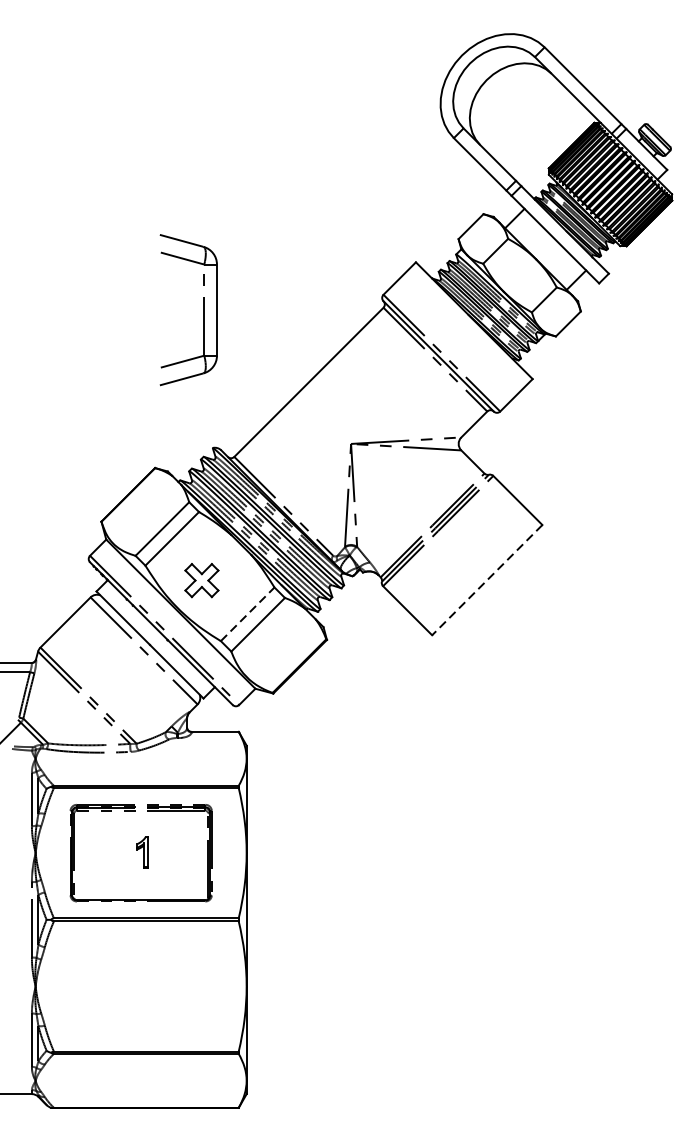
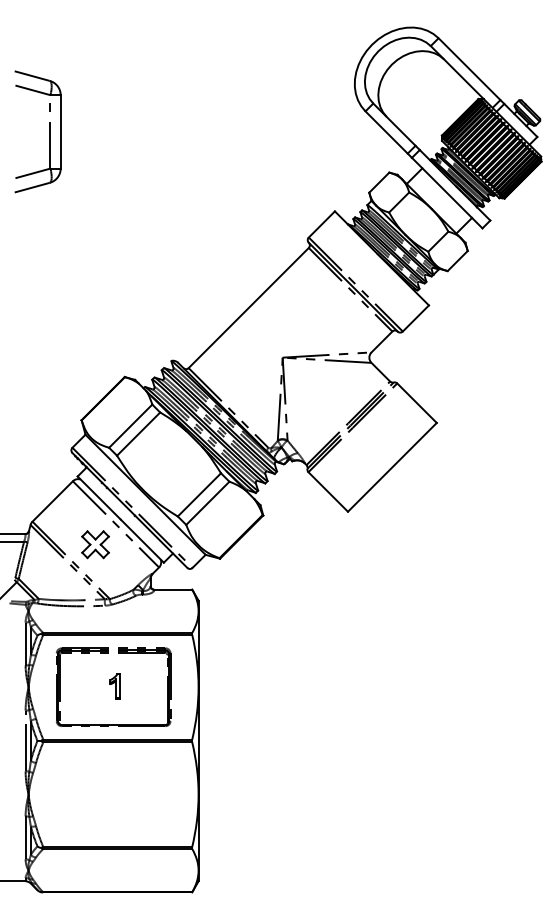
part: (203, 309) -> (49, 131), moved
part: (201, 580) -> (95, 544), moved
line: (487, 580) -> (392, 467), dashed -> solid
line: (247, 613) -> (199, 494), dashed -> solid

